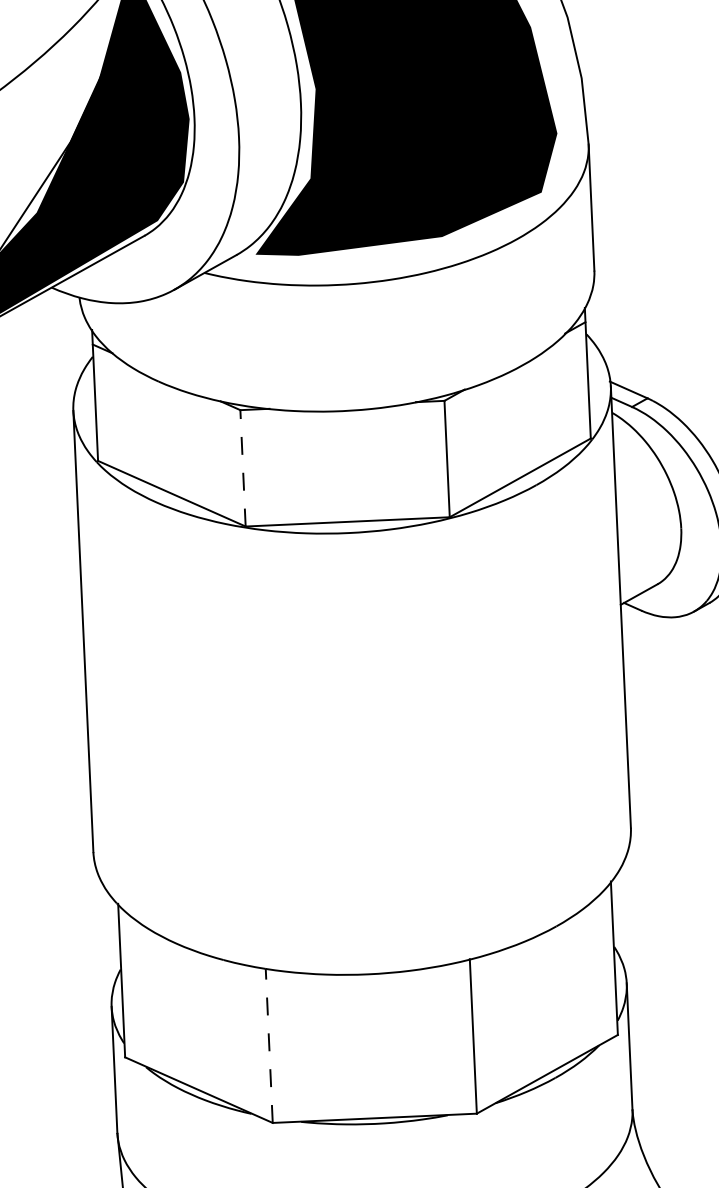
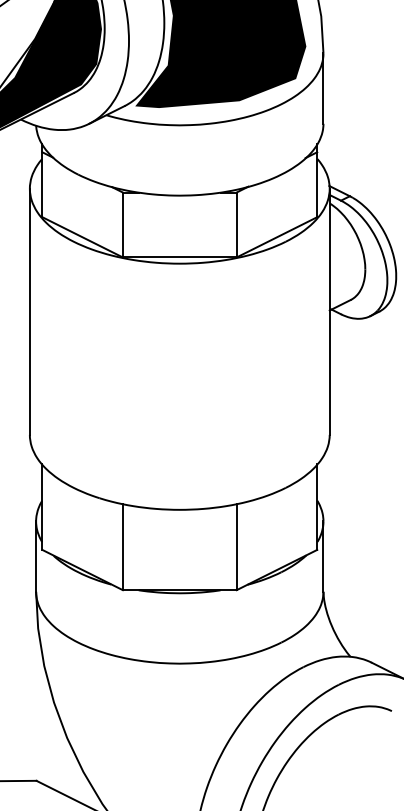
line: (242, 467) -> (122, 224), dashed -> solid
line: (268, 1044) -> (122, 546), dashed -> solid

